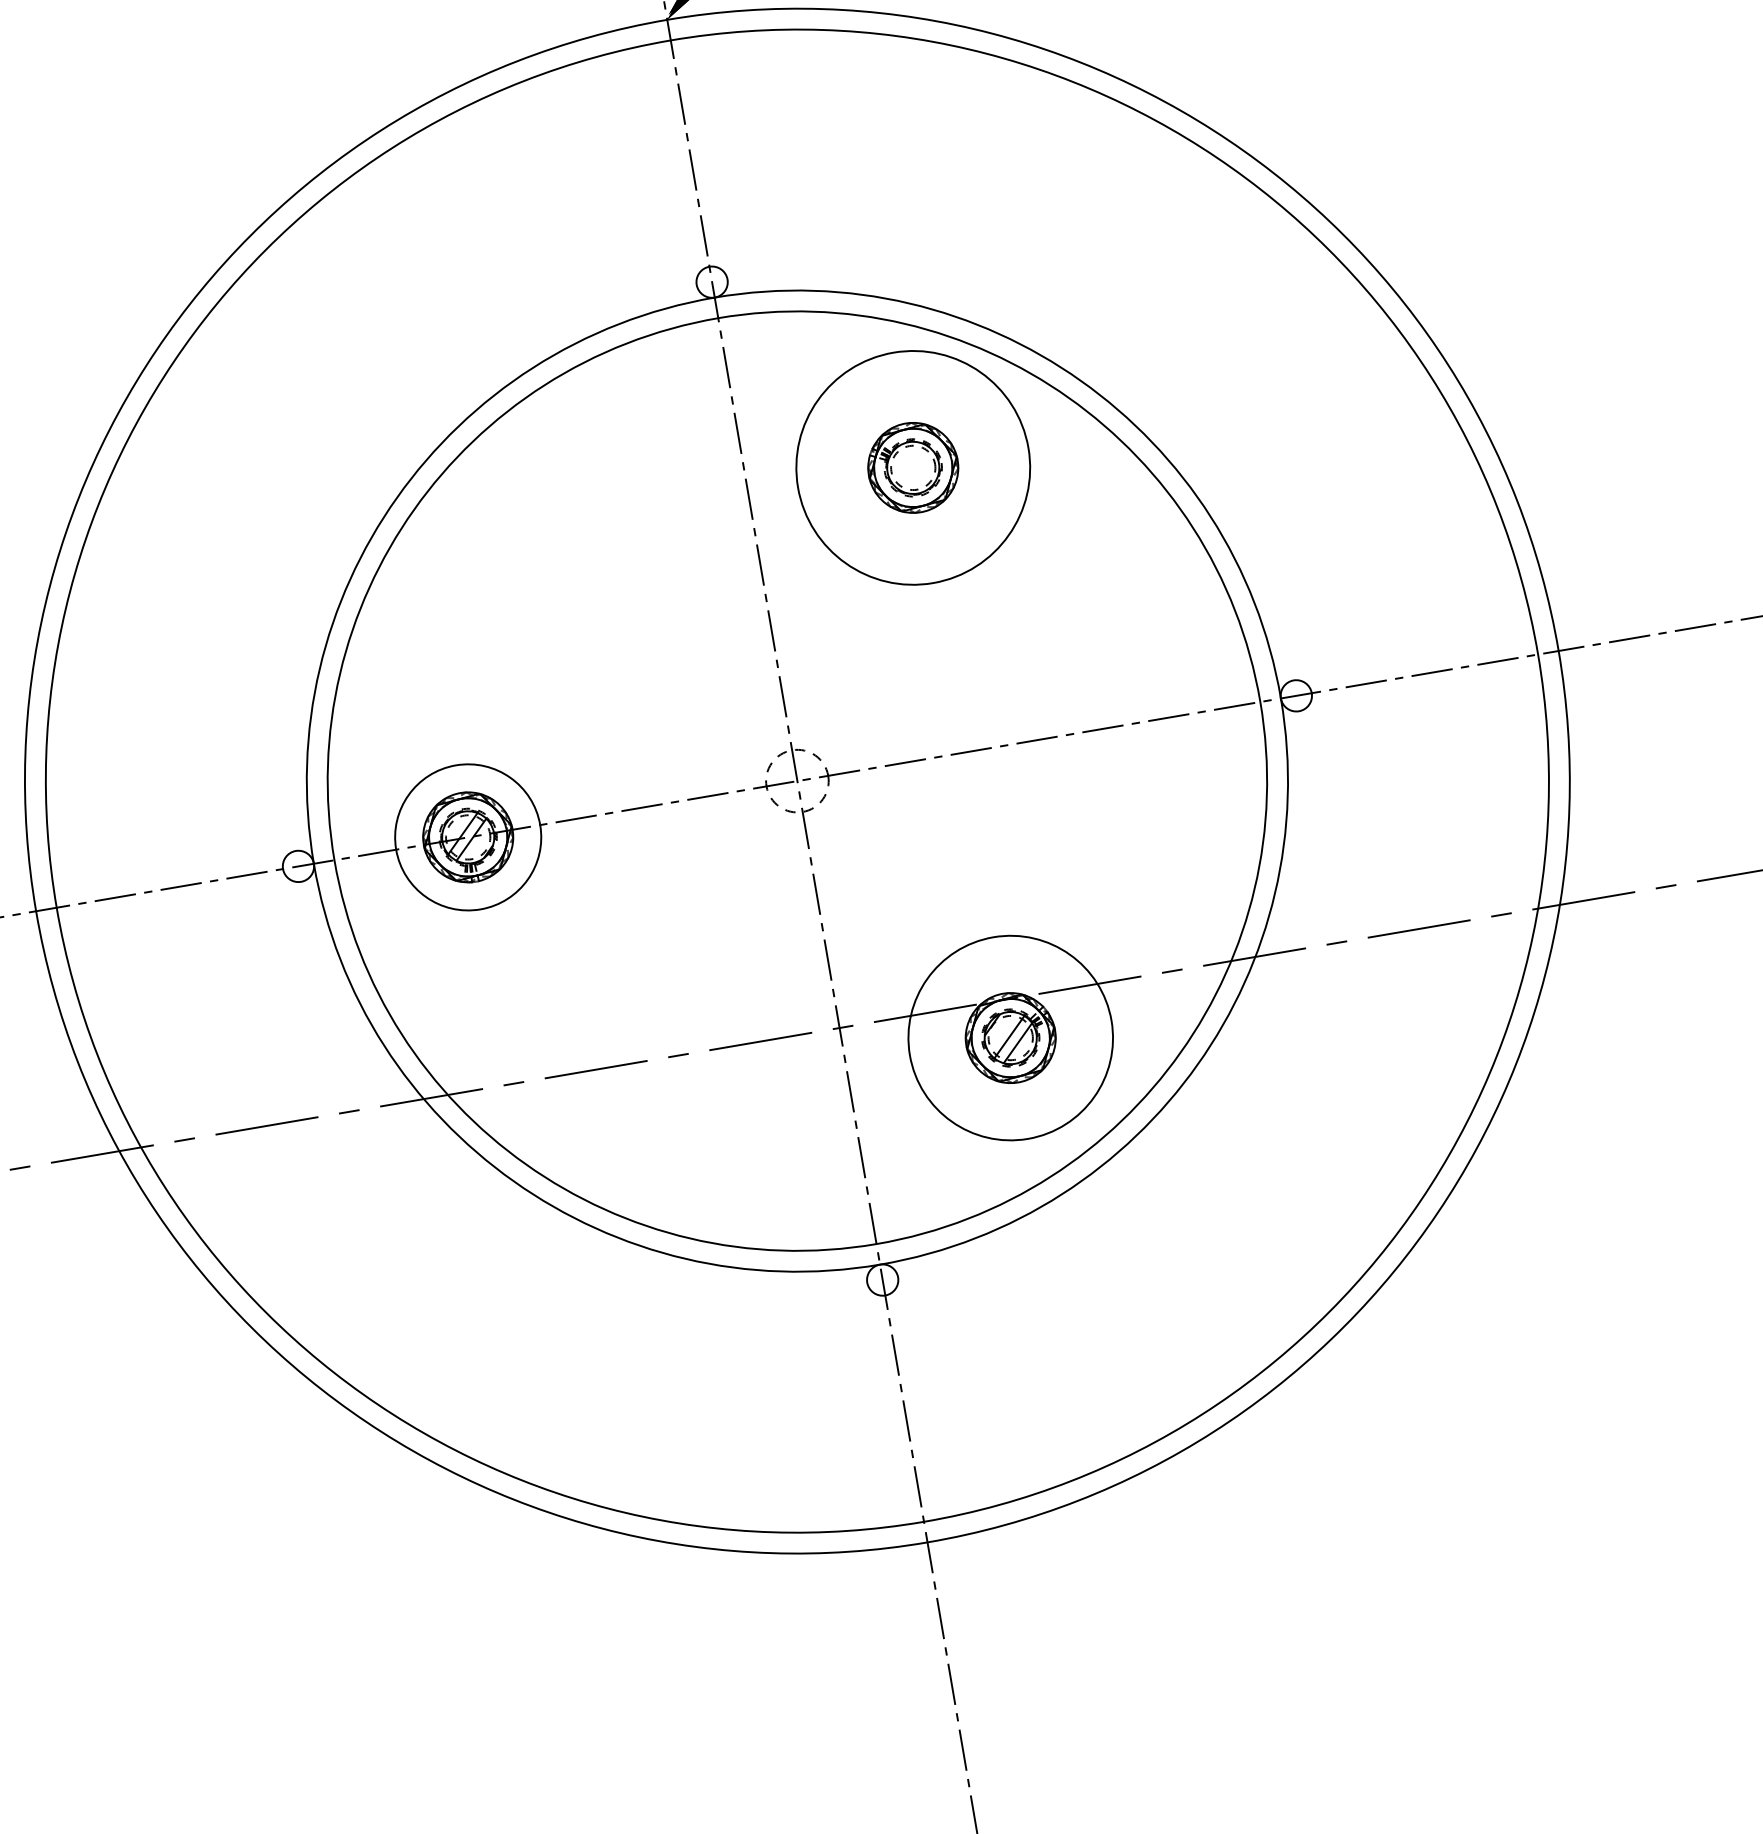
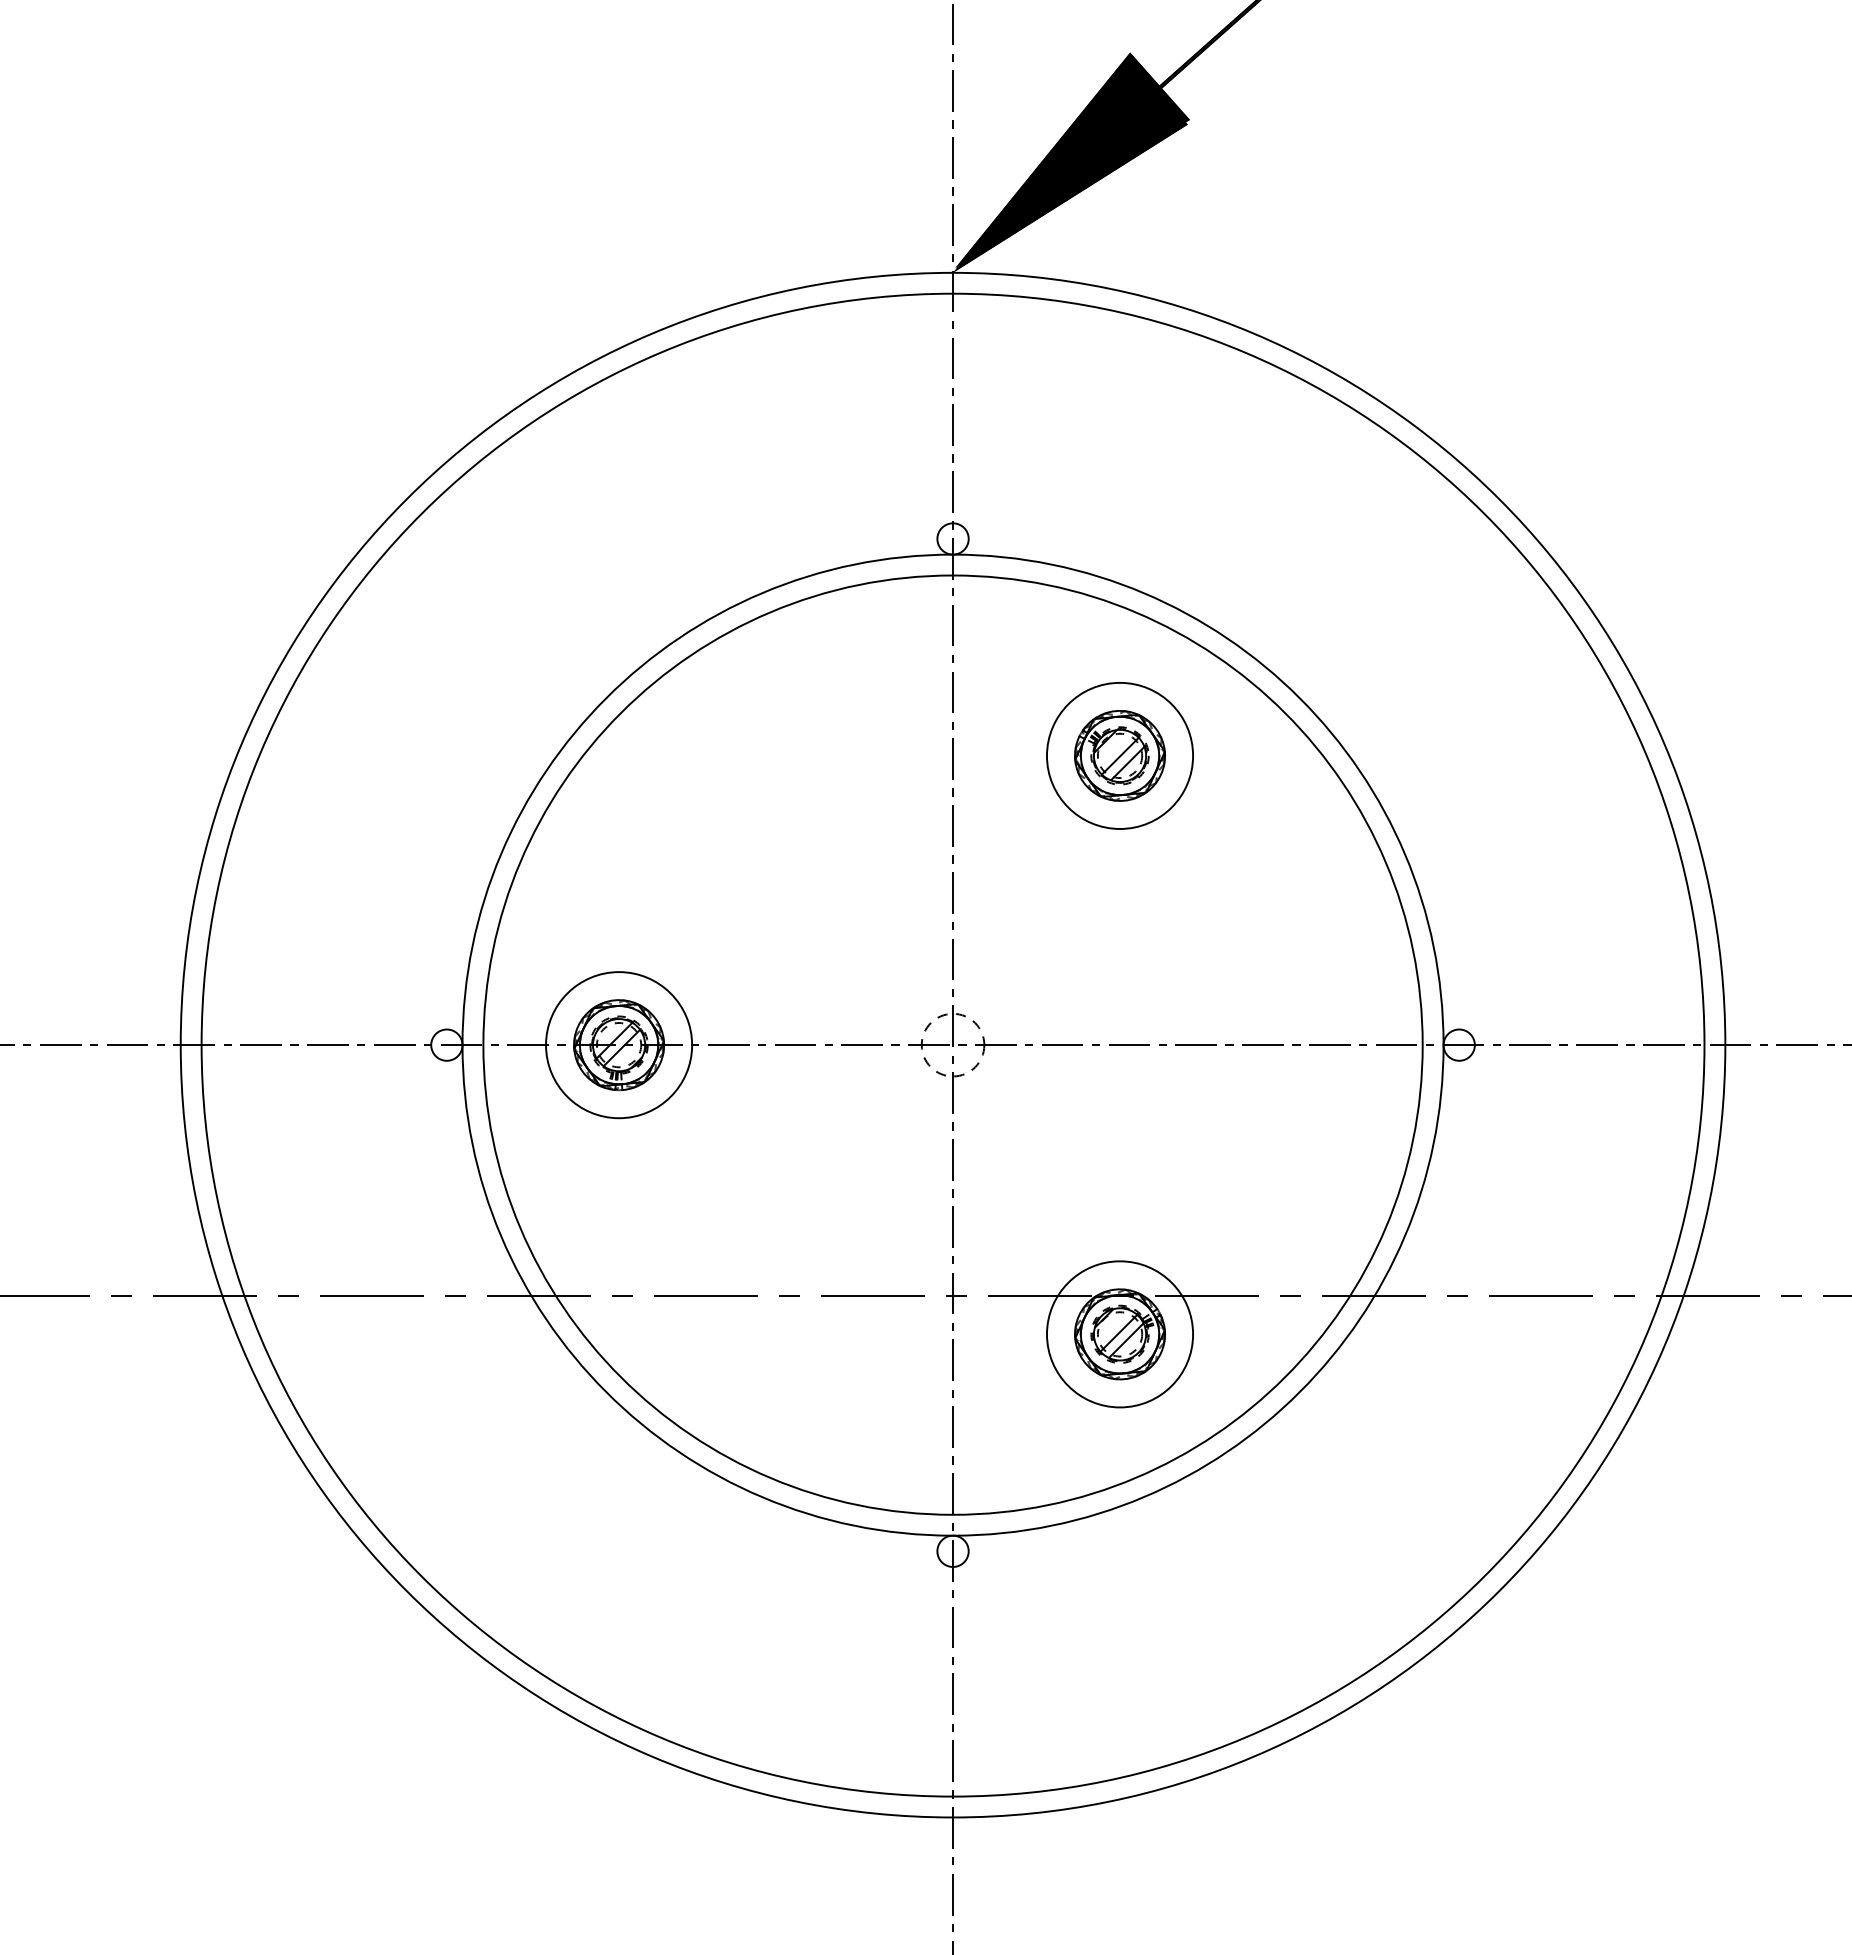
circle: (912, 467) -> (1119, 755), size x0.62
hatch: (912, 467) -> (1119, 755), added
circle: (1010, 1038) -> (1119, 1334), size x0.71

